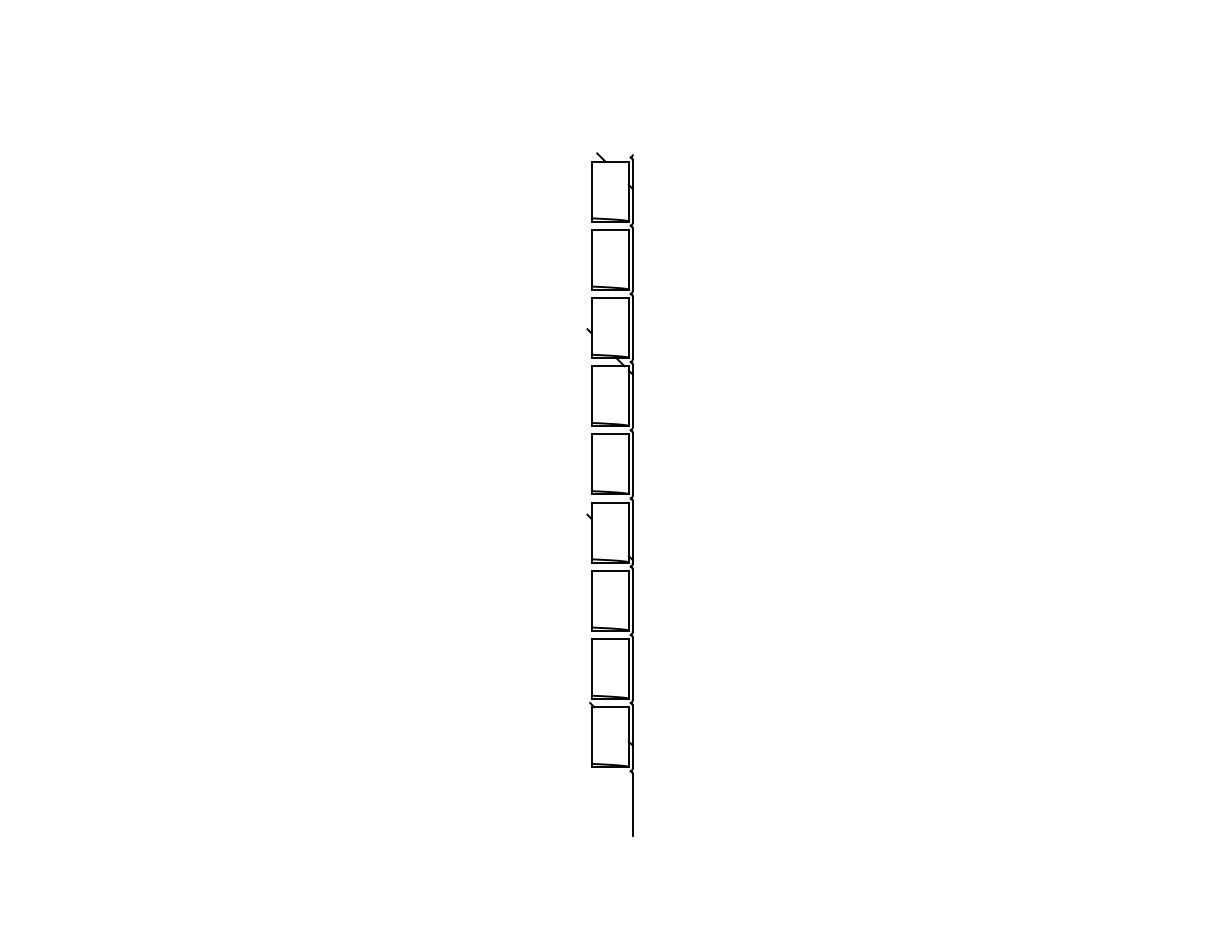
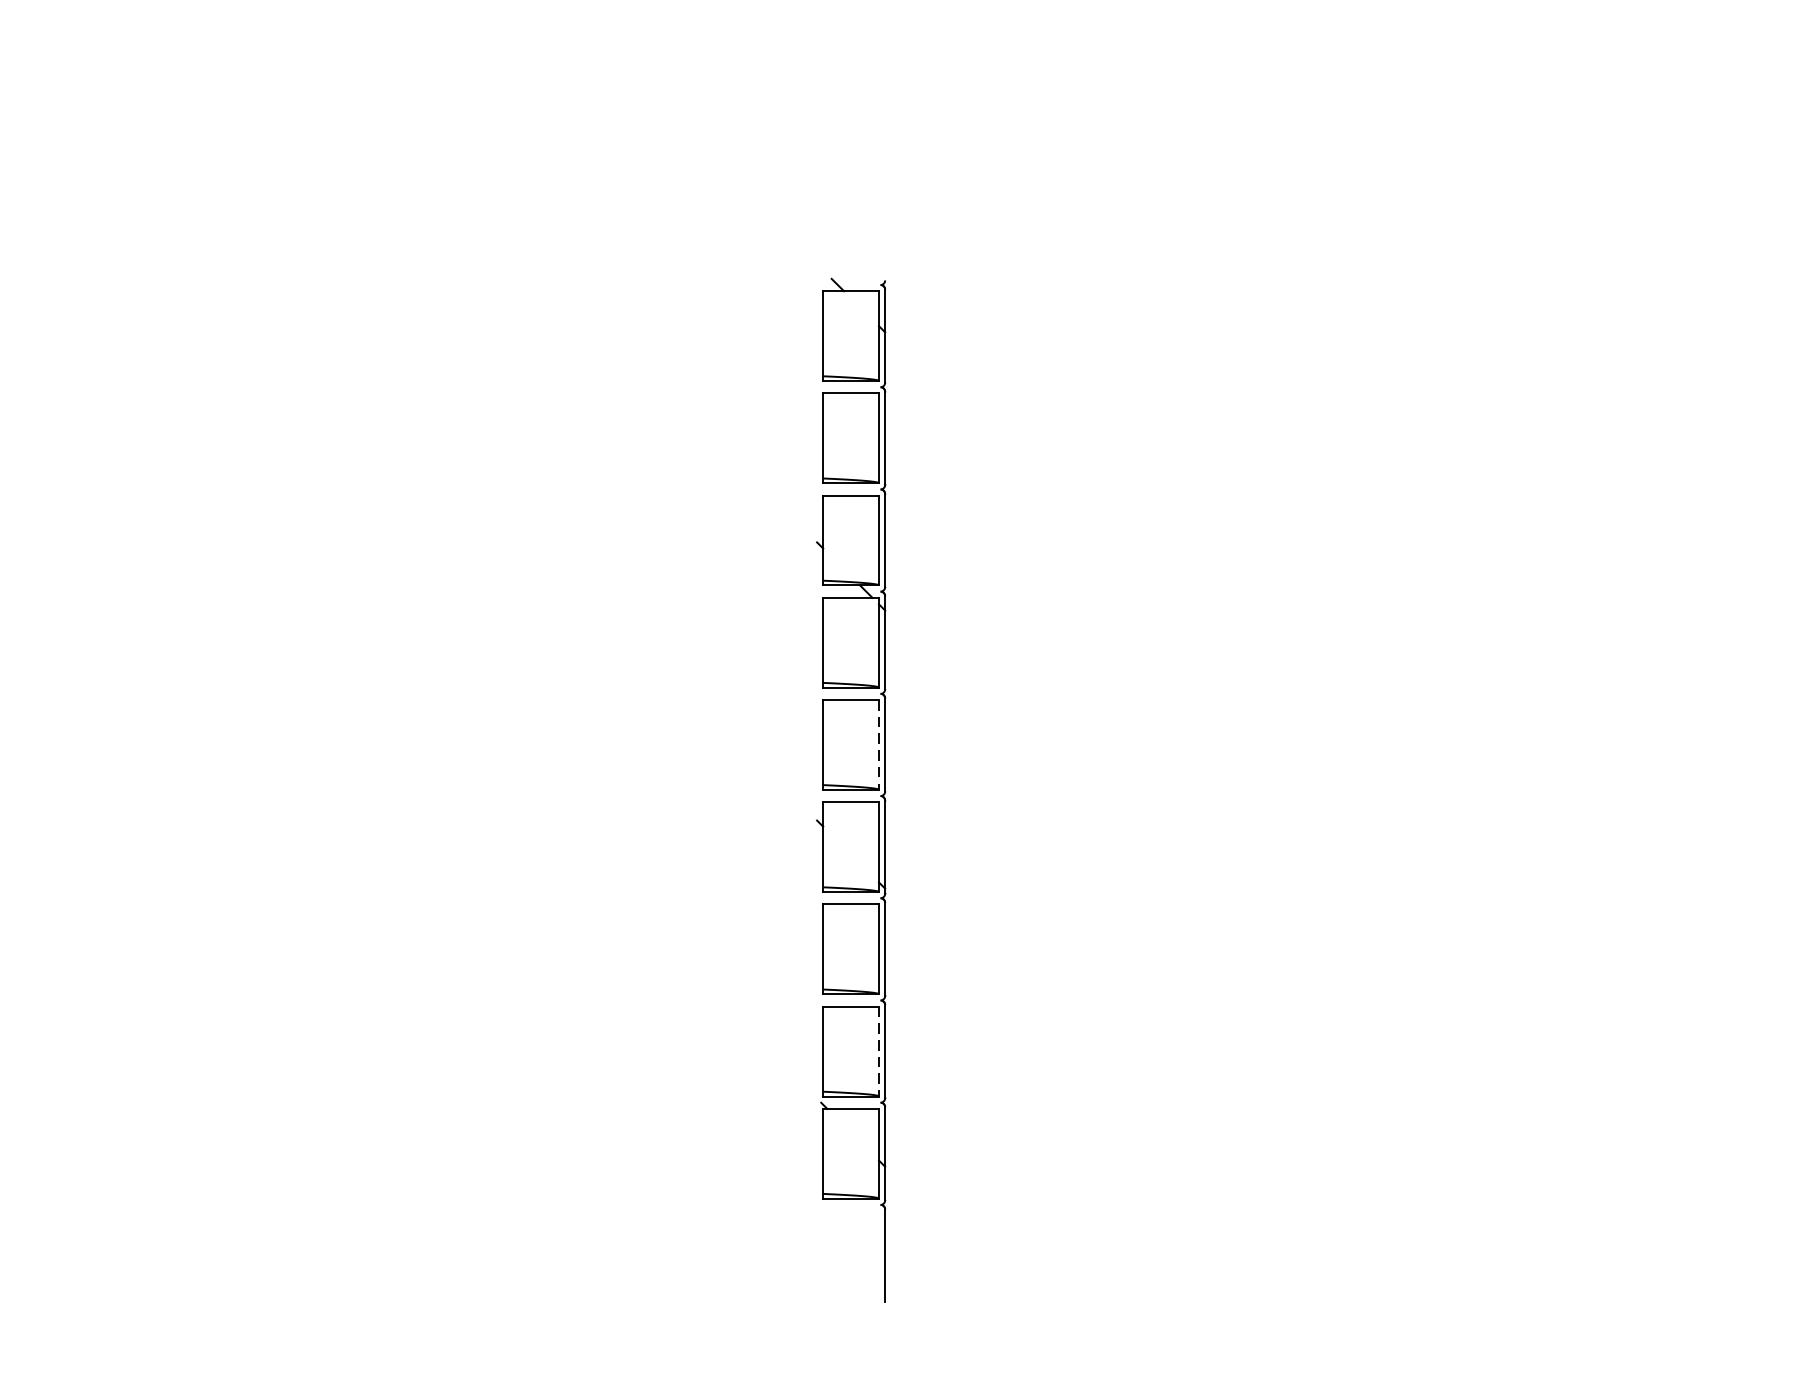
line: (628, 464) -> (878, 745), solid -> dashed
line: (628, 668) -> (878, 1050), solid -> dashed

